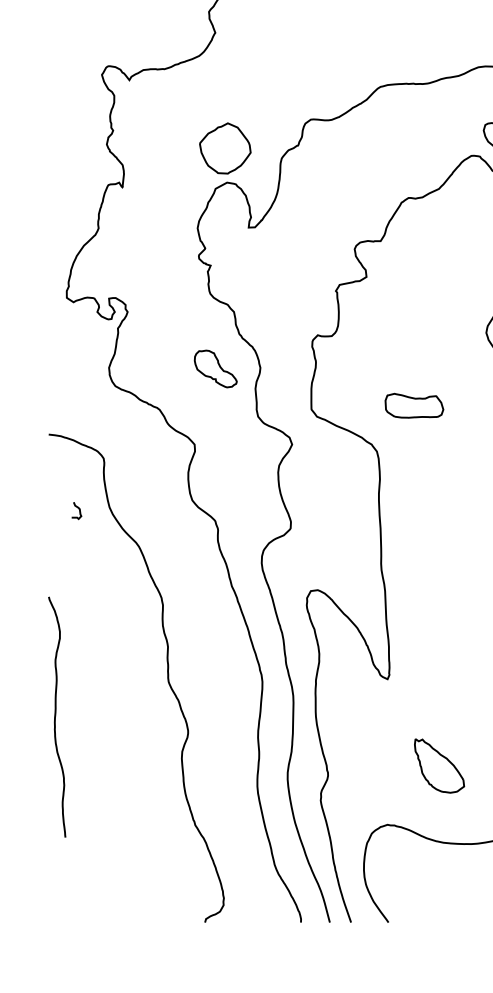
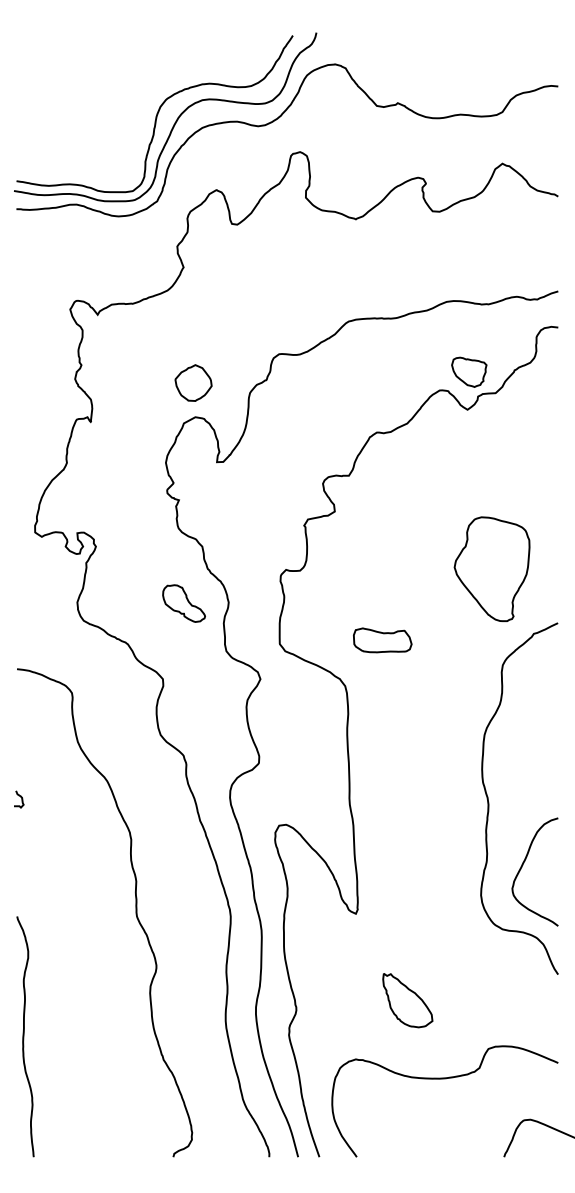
part: (225, 147) -> (193, 382), size x0.71
curve: (79, 510) -> (21, 799), moved
curve: (56, 716) -> (24, 1036), moved

